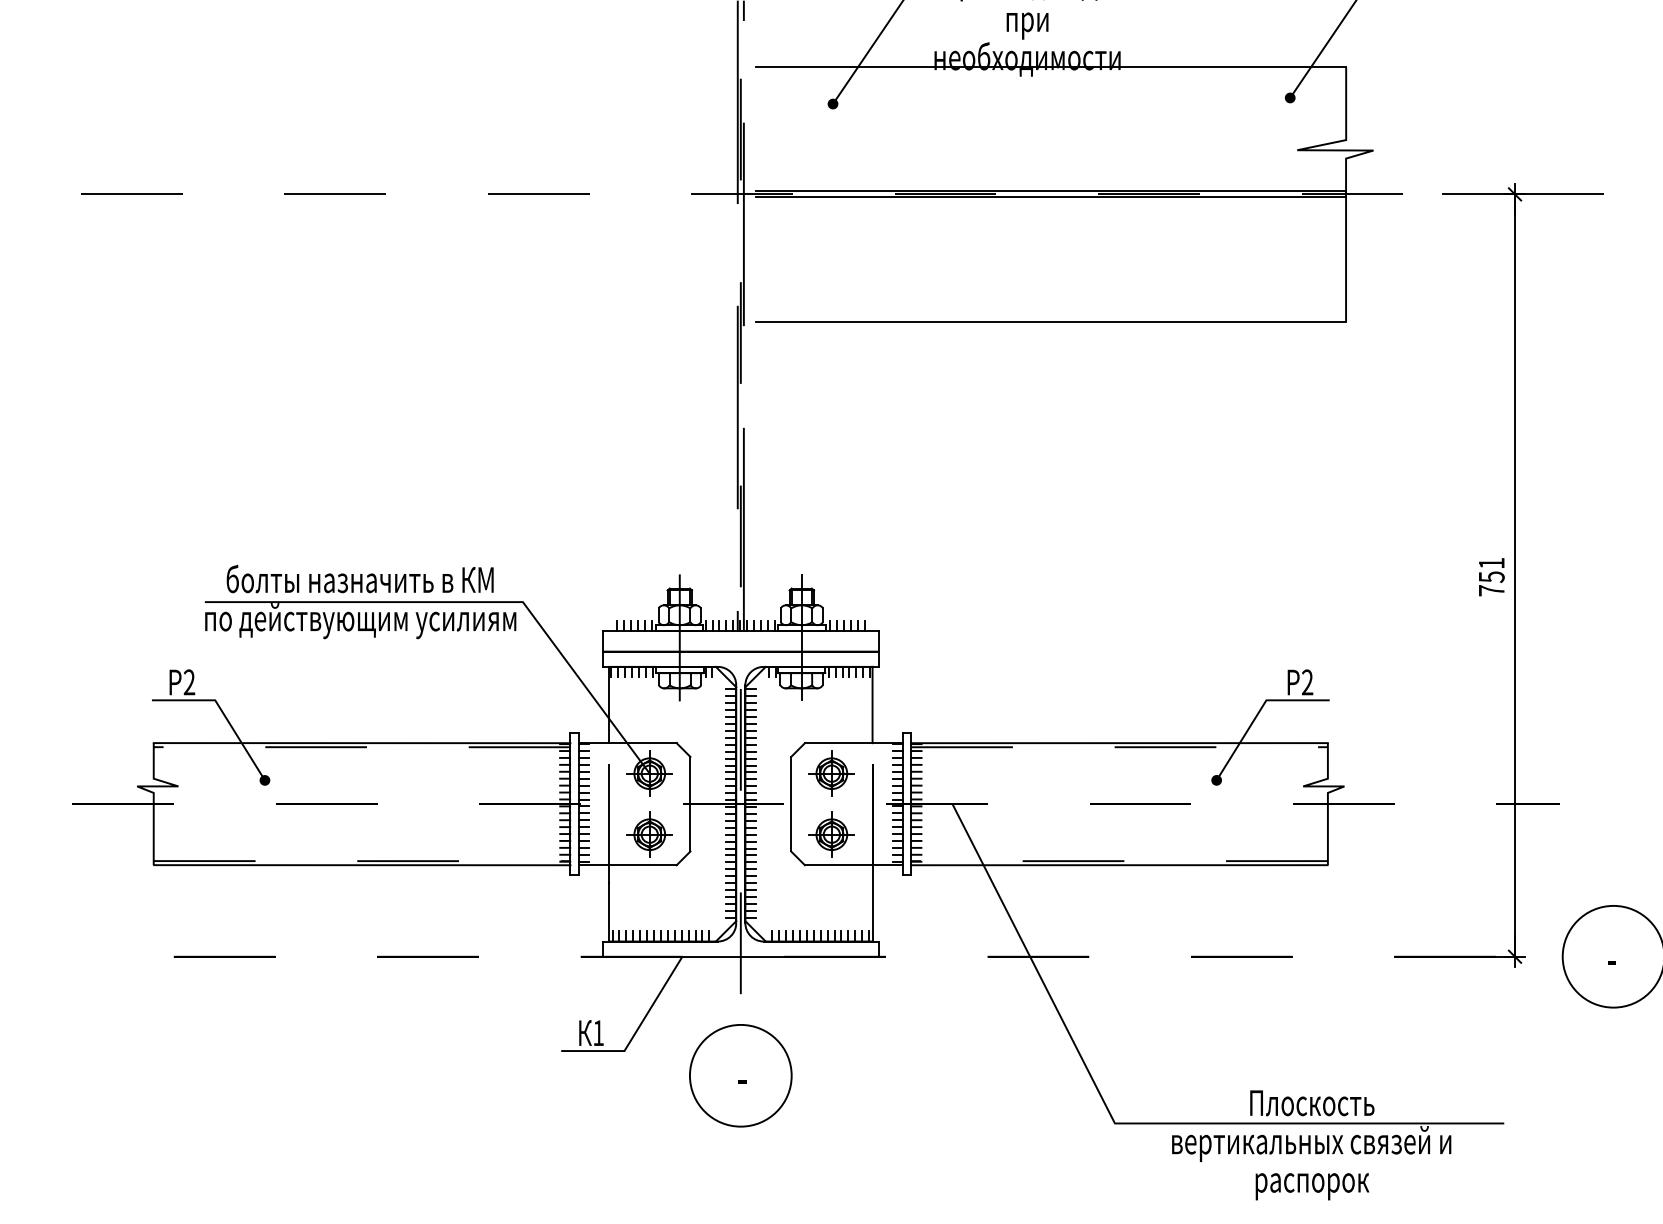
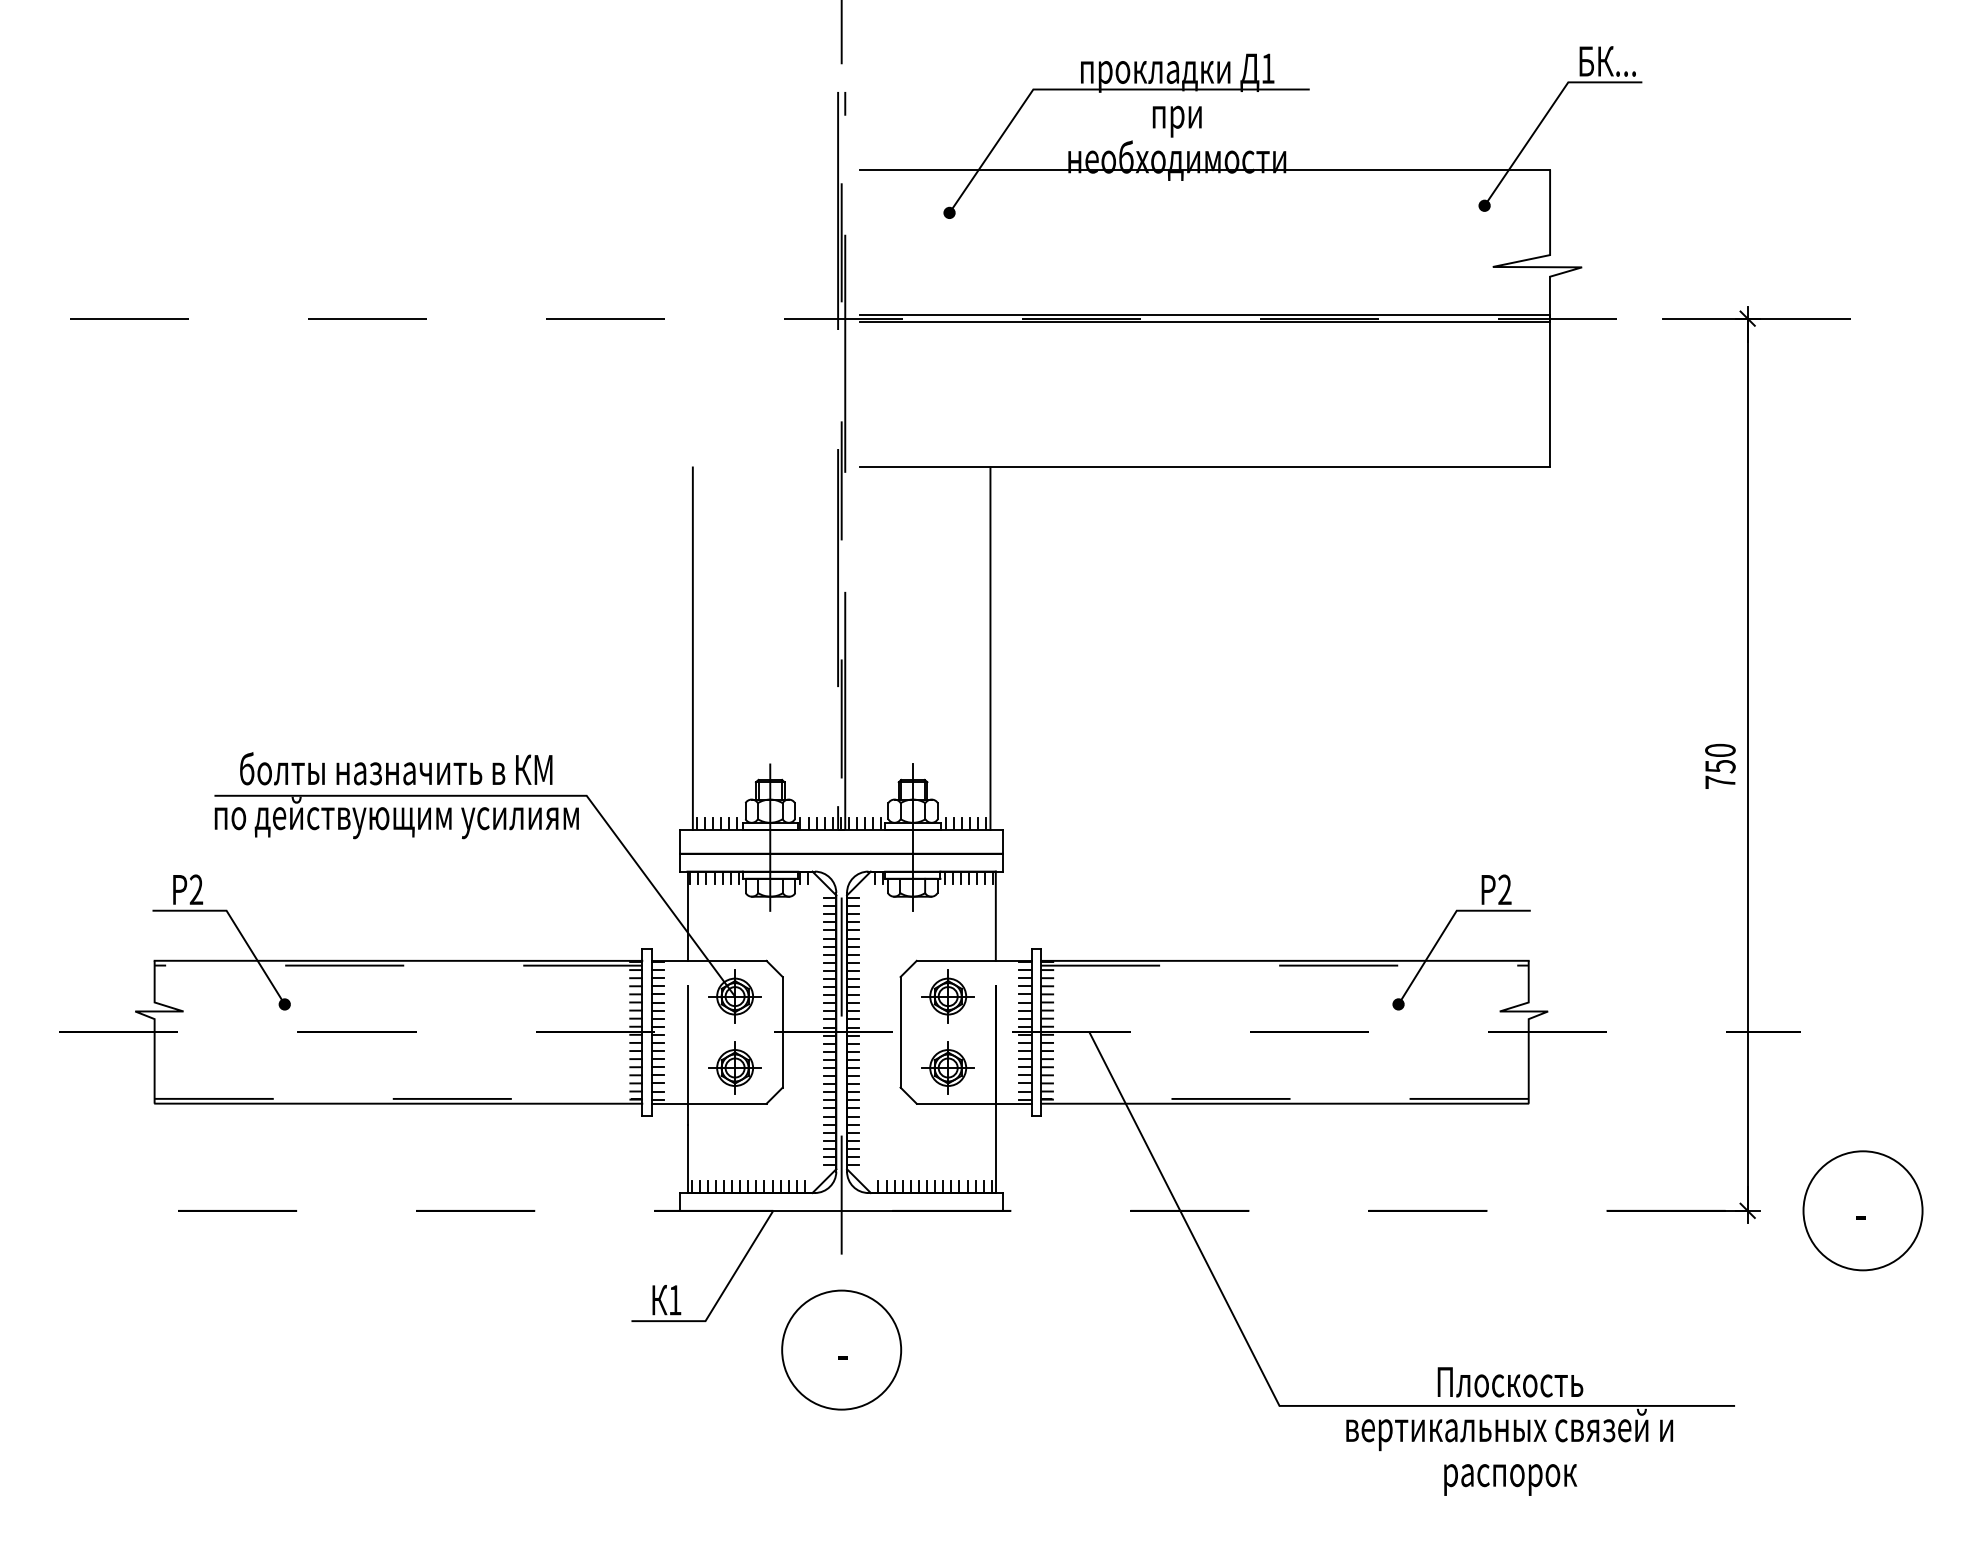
line: (613, 476) -> (692, 648), added
line: (867, 476) -> (990, 648), added
text: (1491, 562) -> (1720, 749), 751 -> 750

